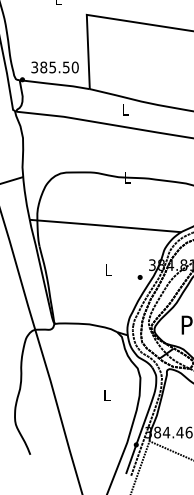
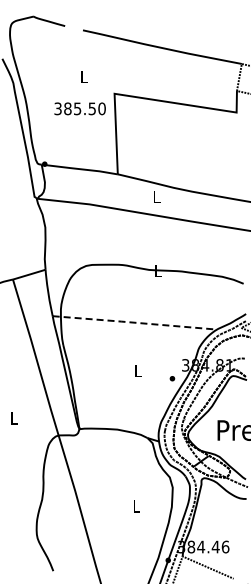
text: (54, 67) -> (79, 108), moved
line: (105, 225) -> (134, 322), solid -> dashed

